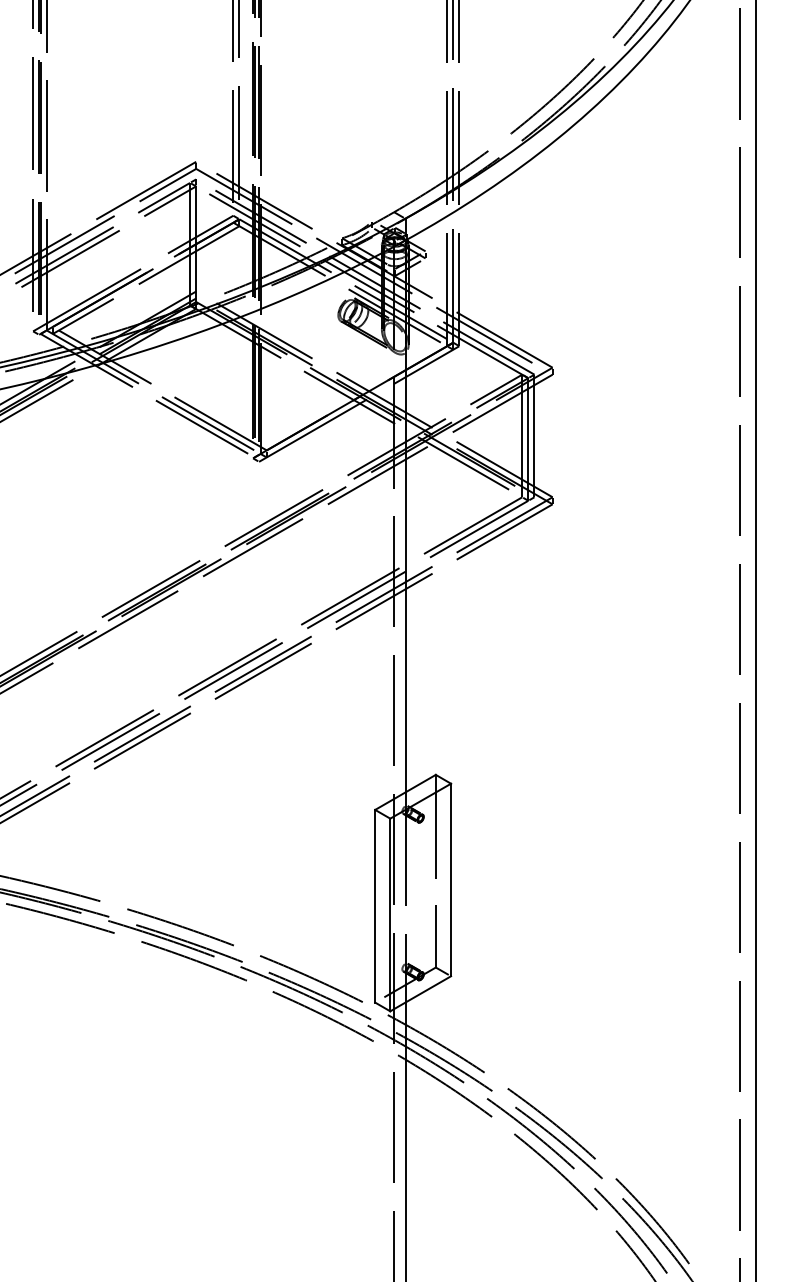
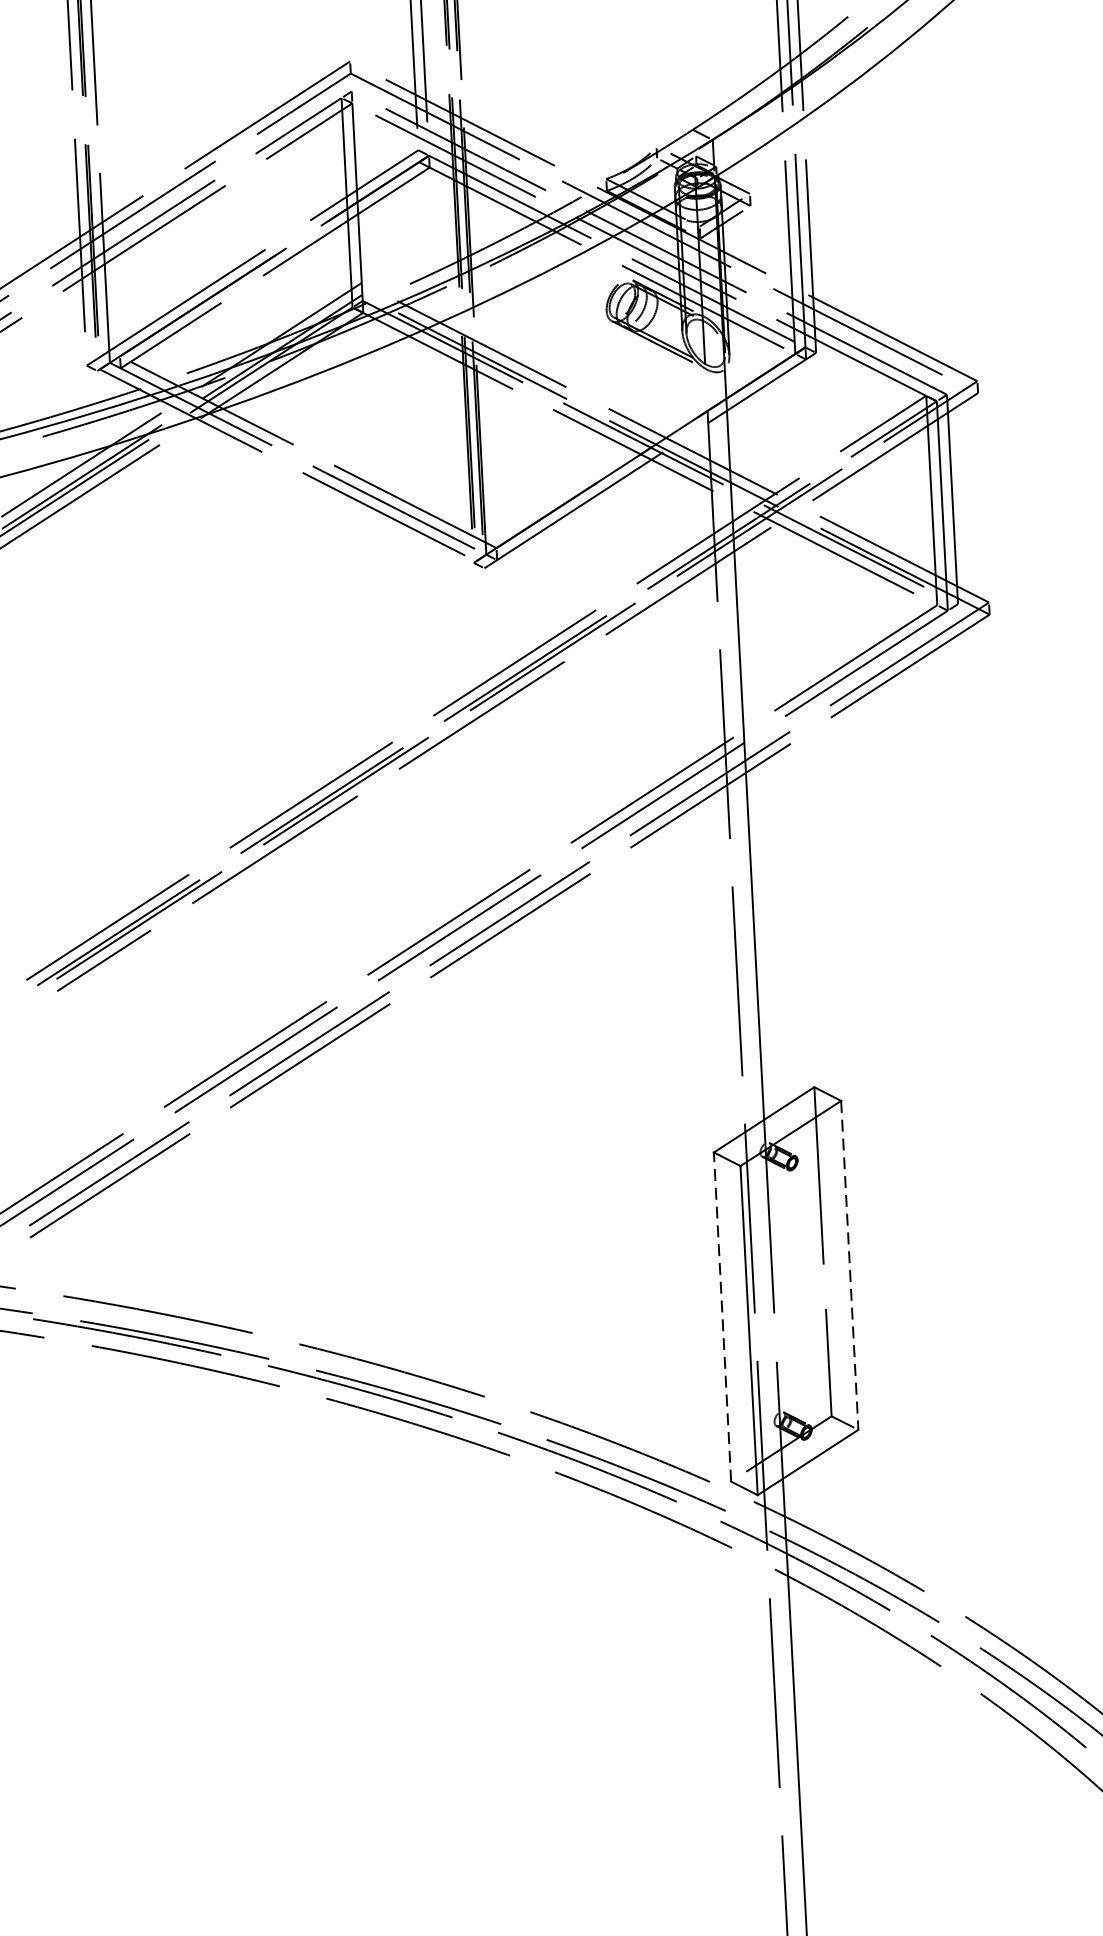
line: (451, 880) -> (850, 1266), solid -> dashed
line: (375, 905) -> (722, 1315), solid -> dashed

